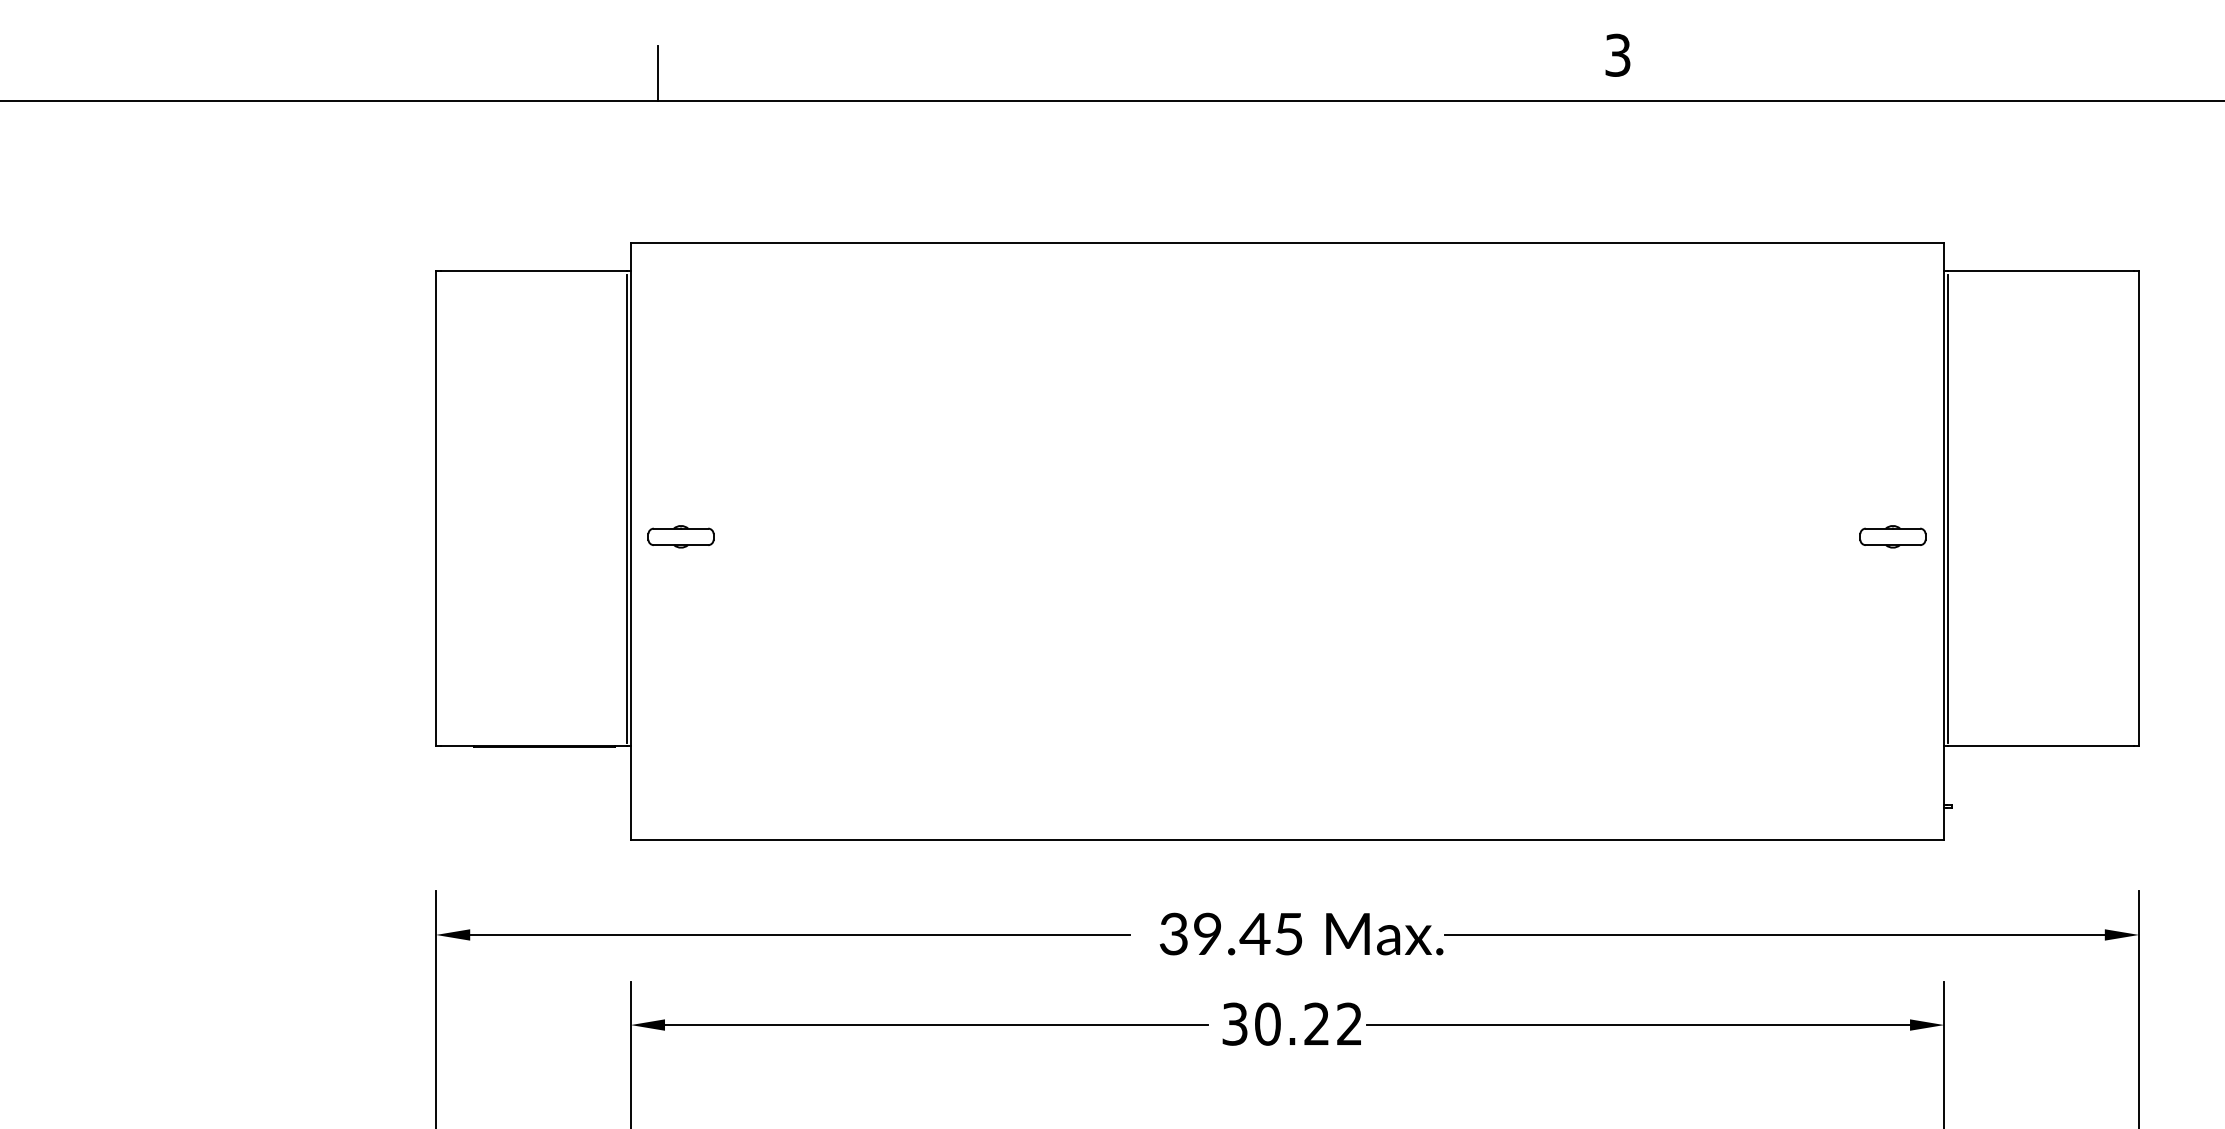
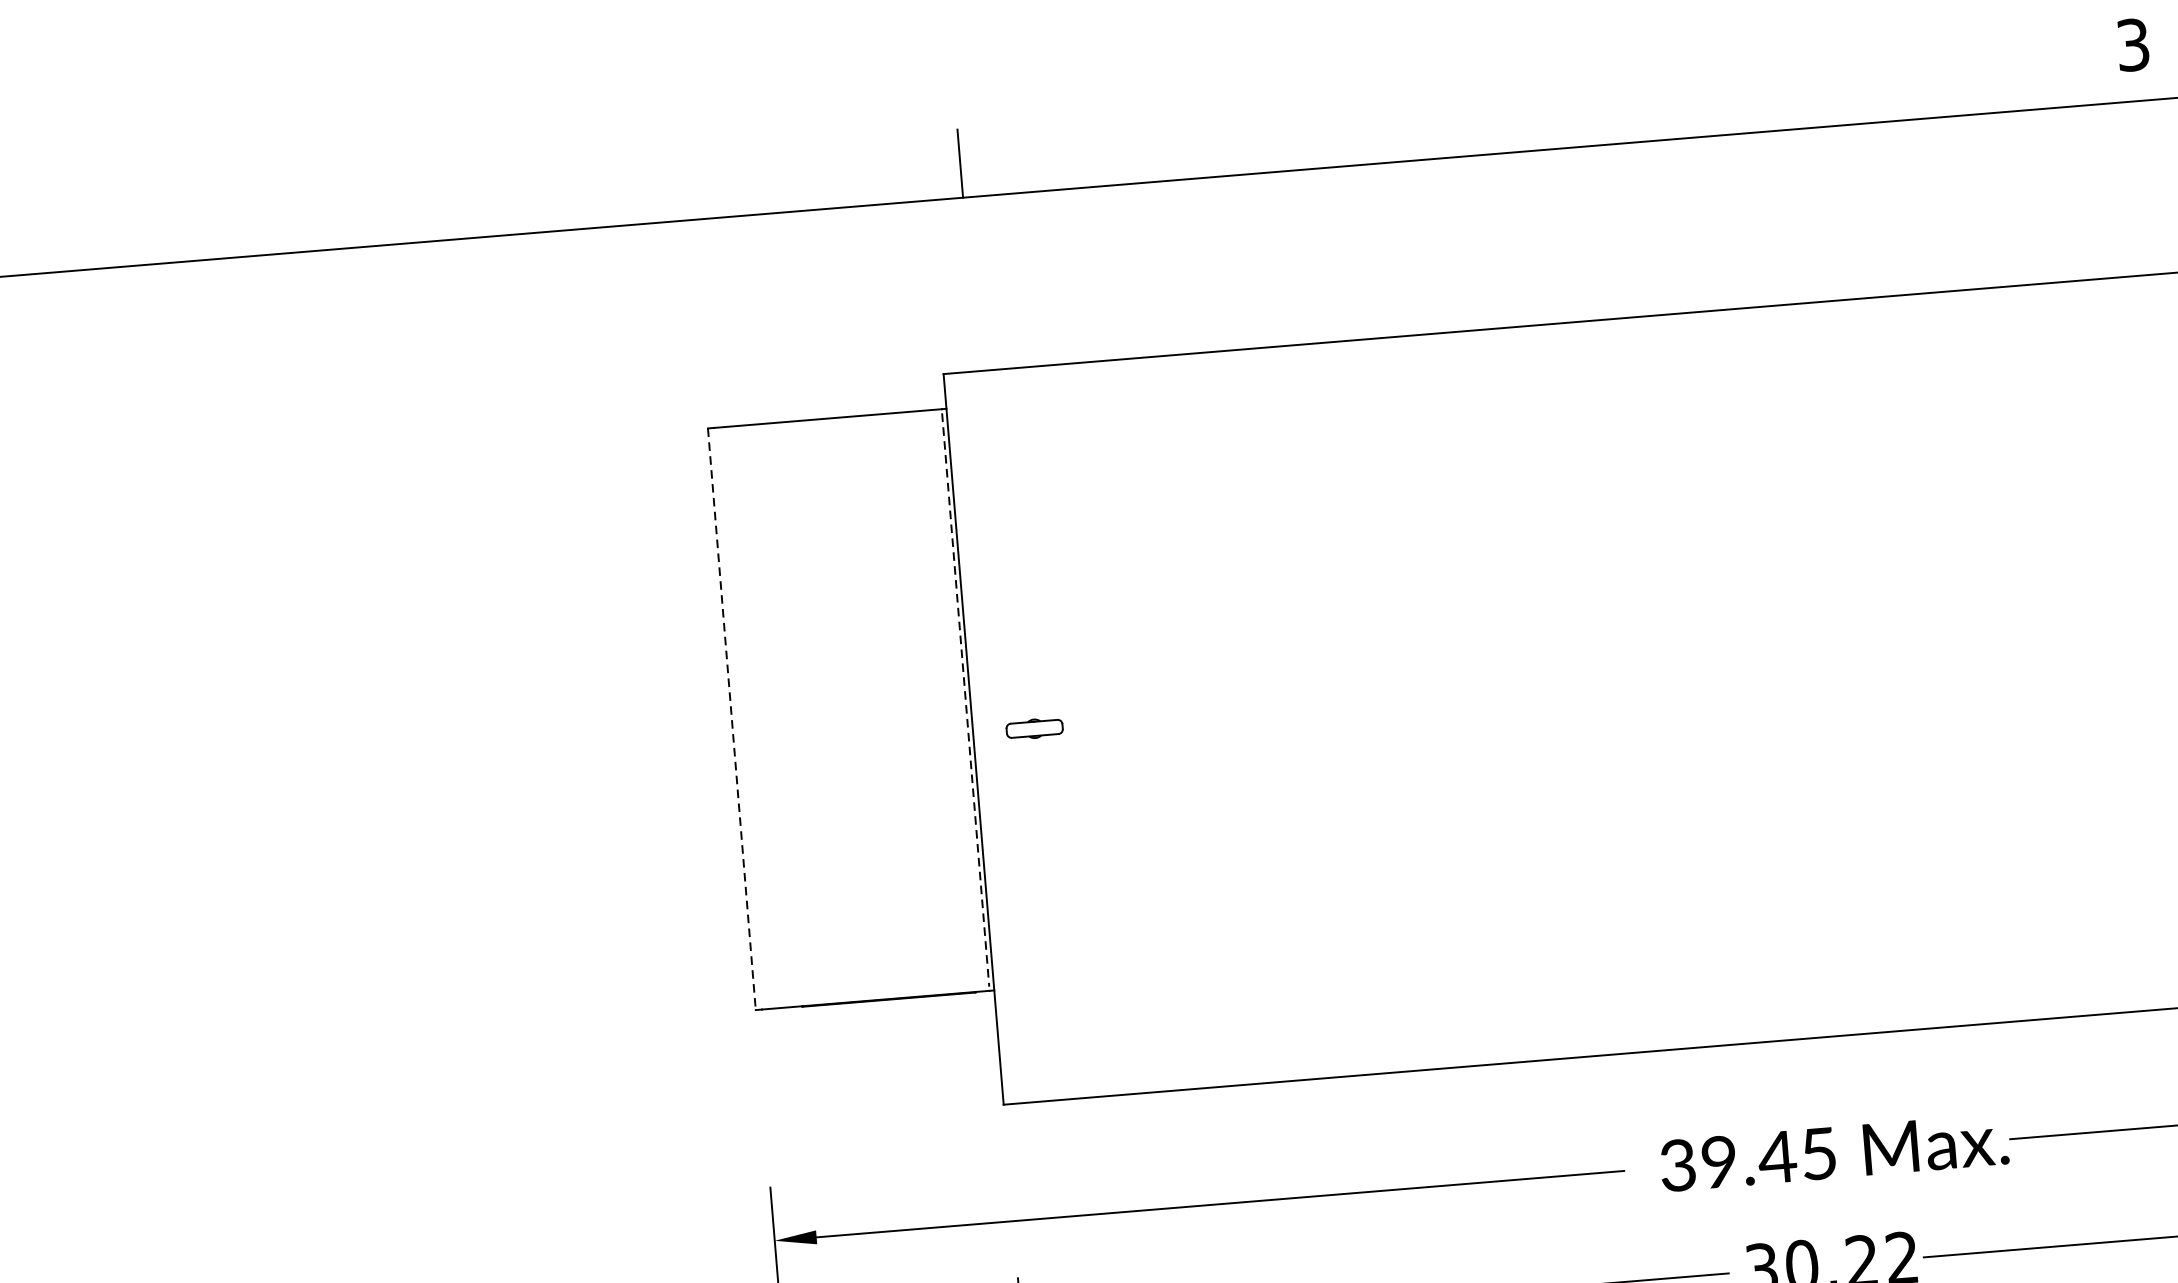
line: (435, 508) -> (731, 718), solid -> dashed
line: (626, 509) -> (965, 700), solid -> dashed
part: (680, 536) -> (1033, 728), size x0.7

